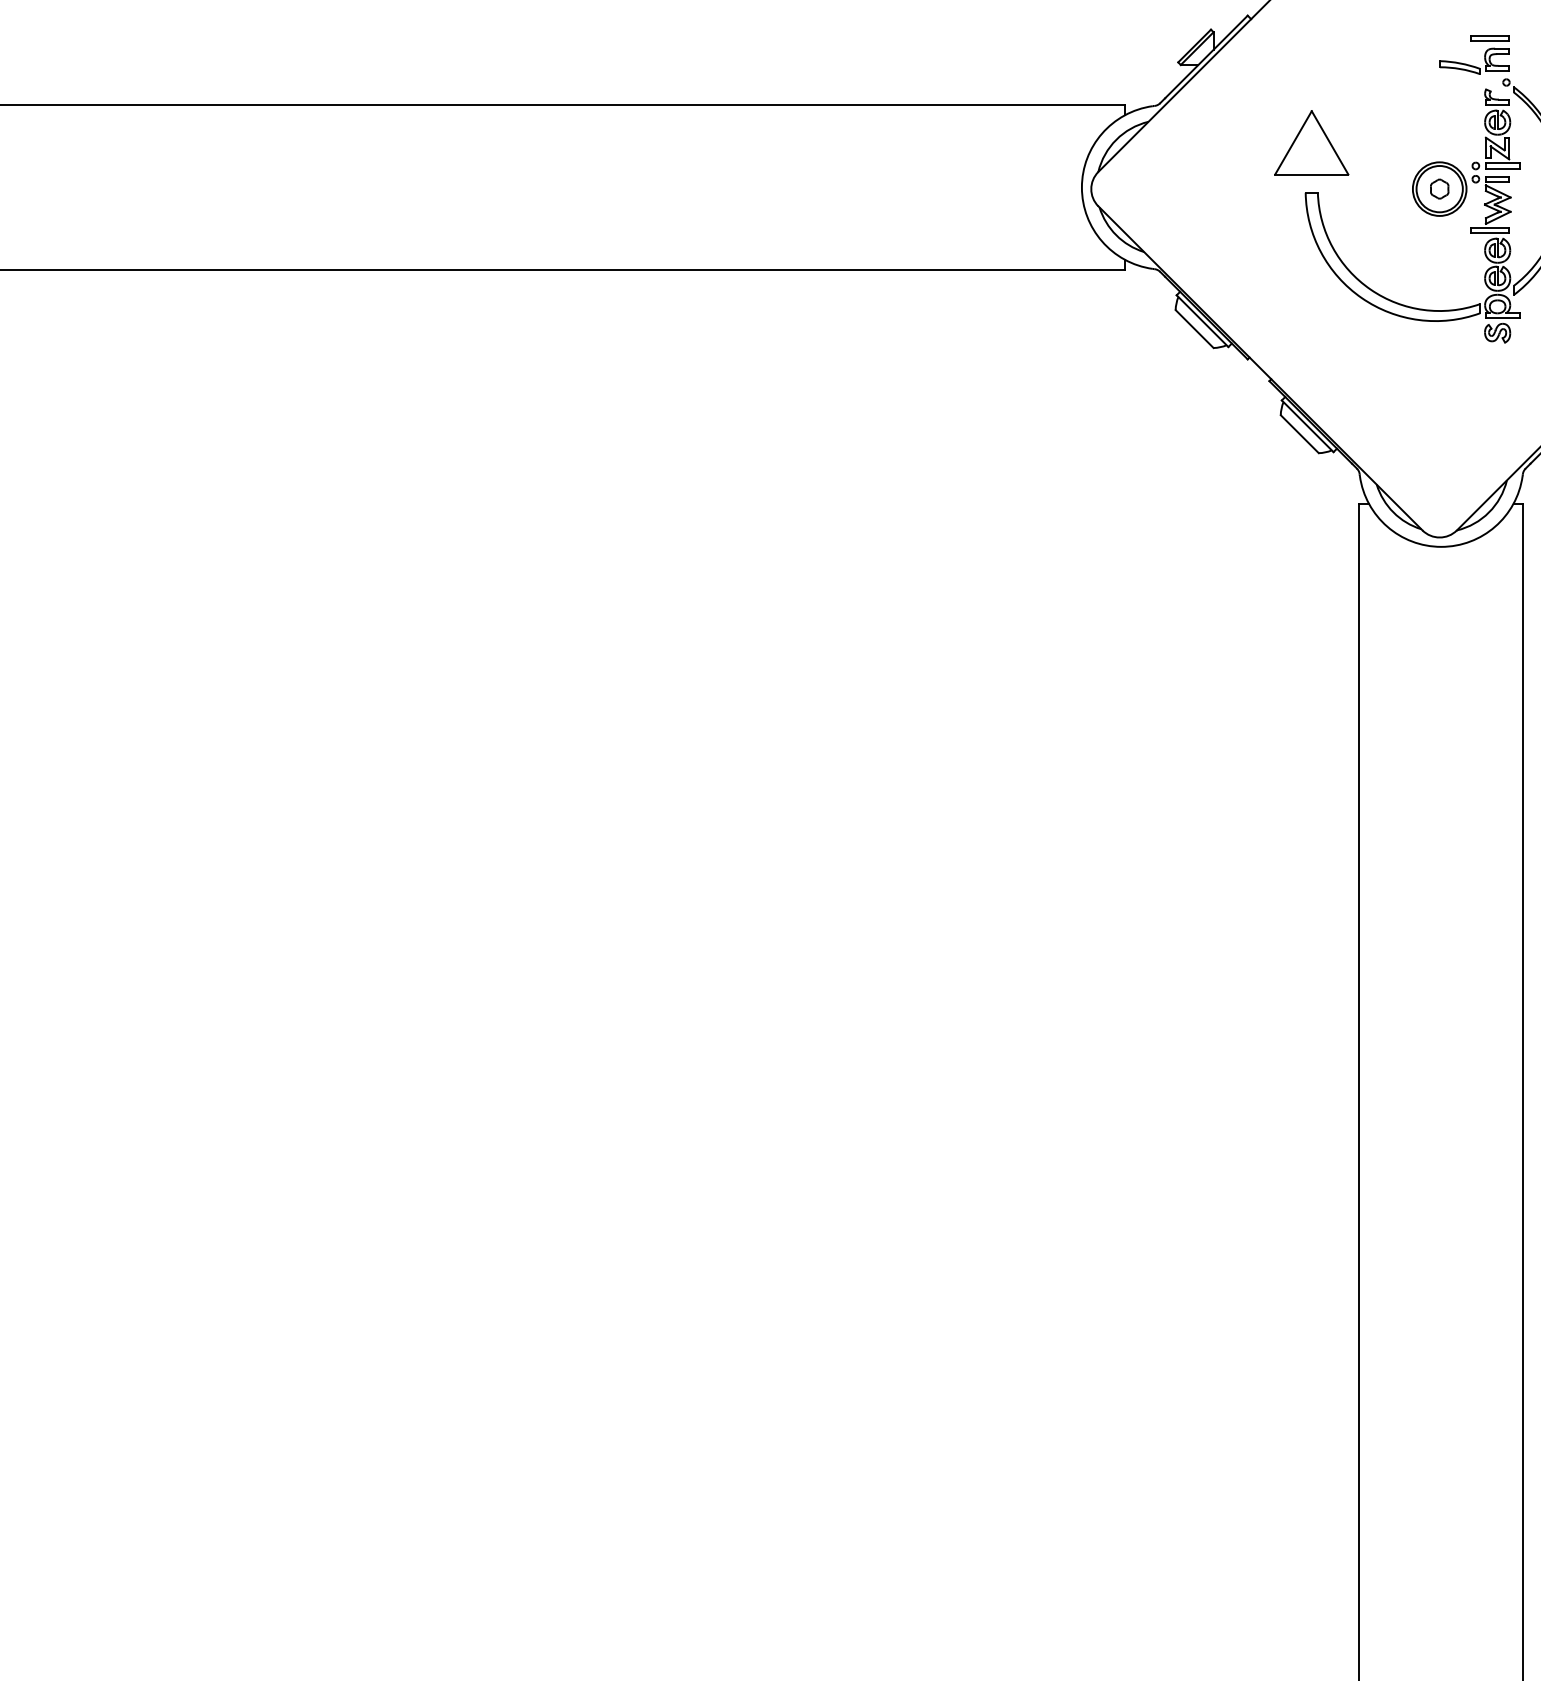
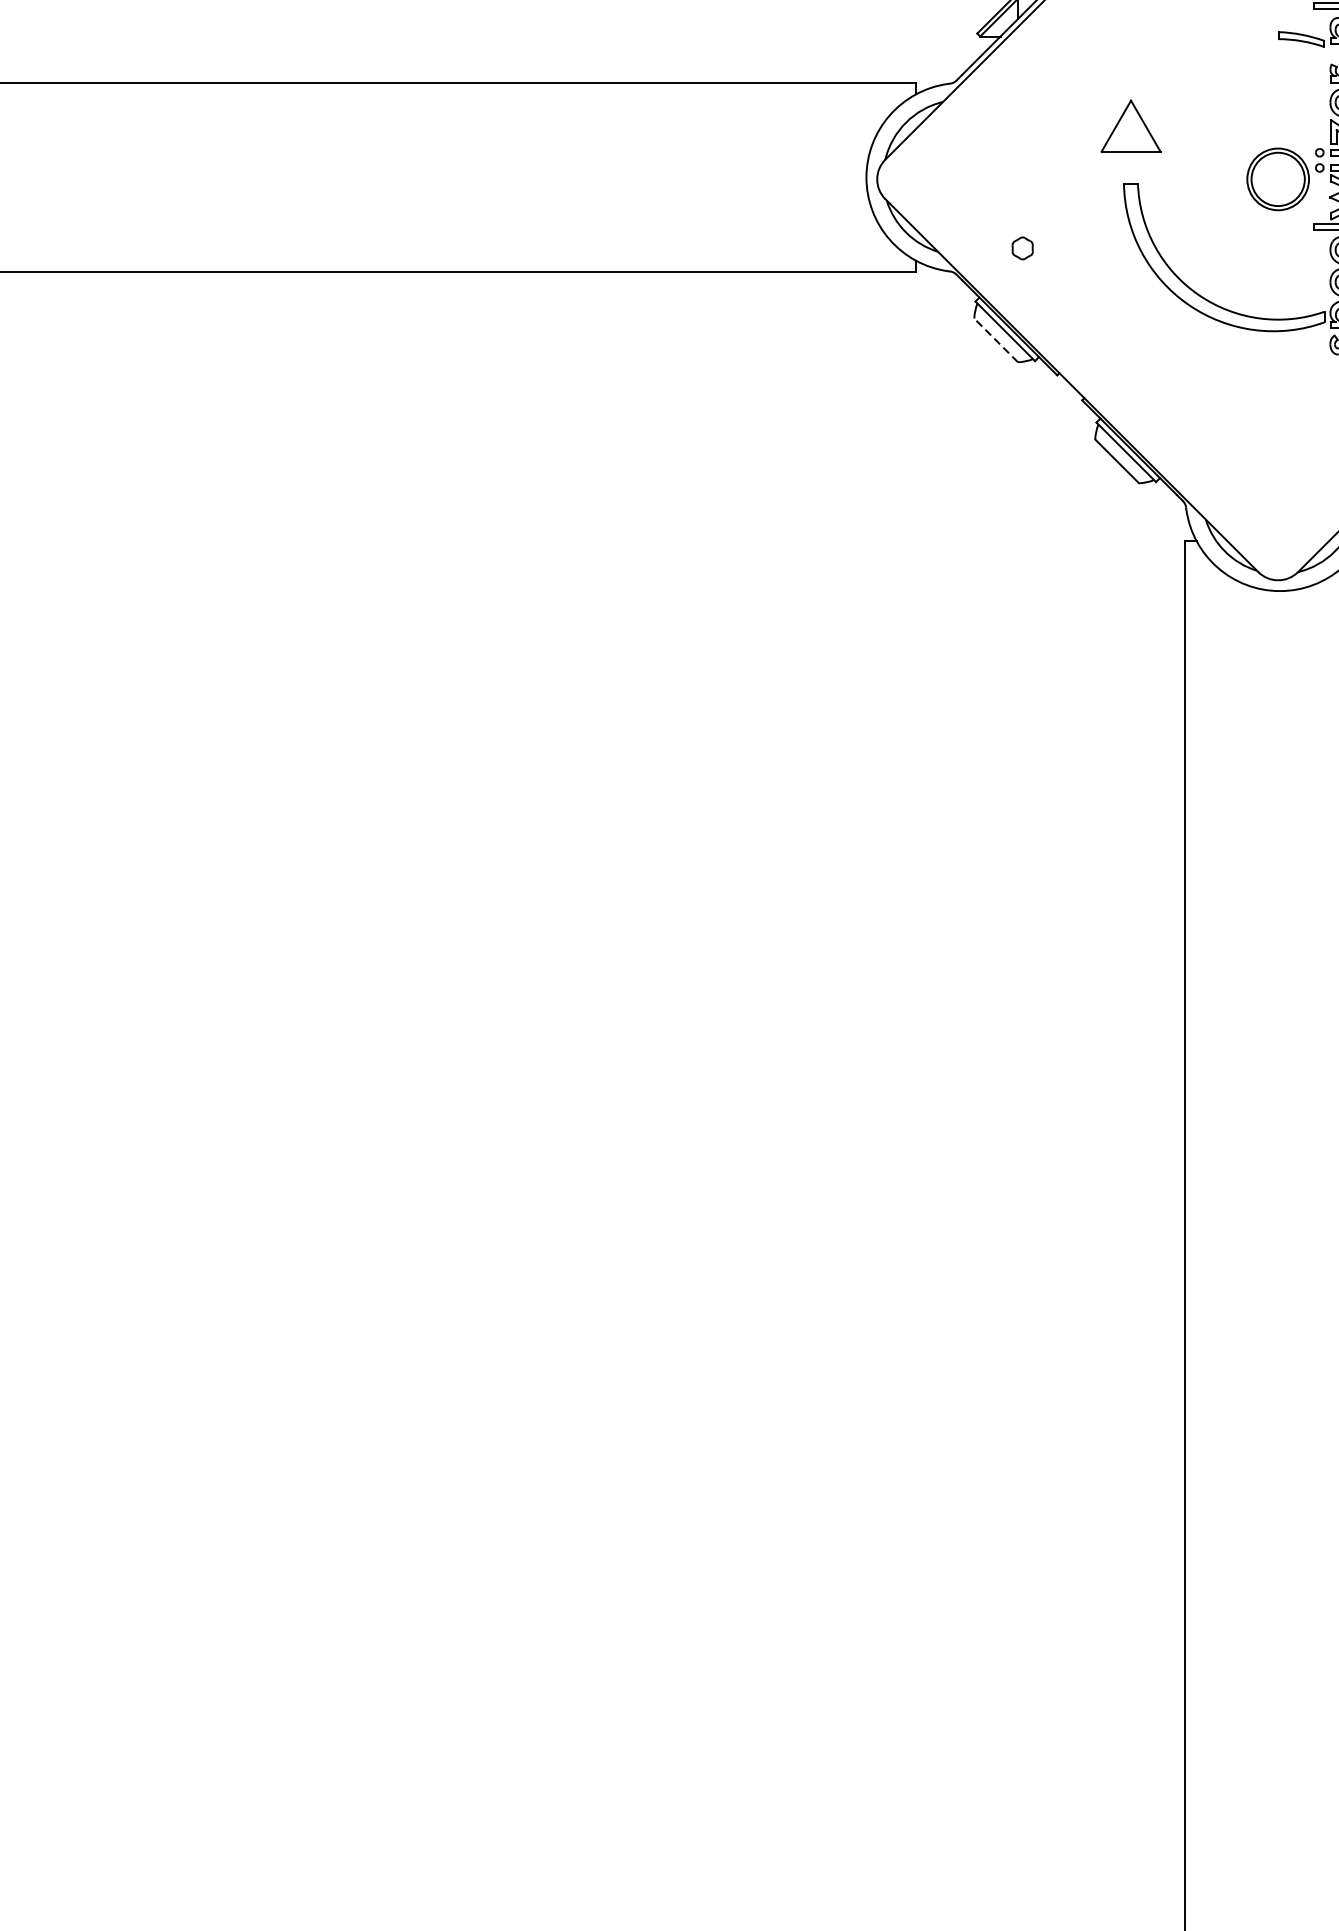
part: (1311, 142) -> (1130, 125), size x0.7
part: (1439, 188) -> (1022, 247), moved
line: (1194, 329) -> (996, 340), solid -> dashed

